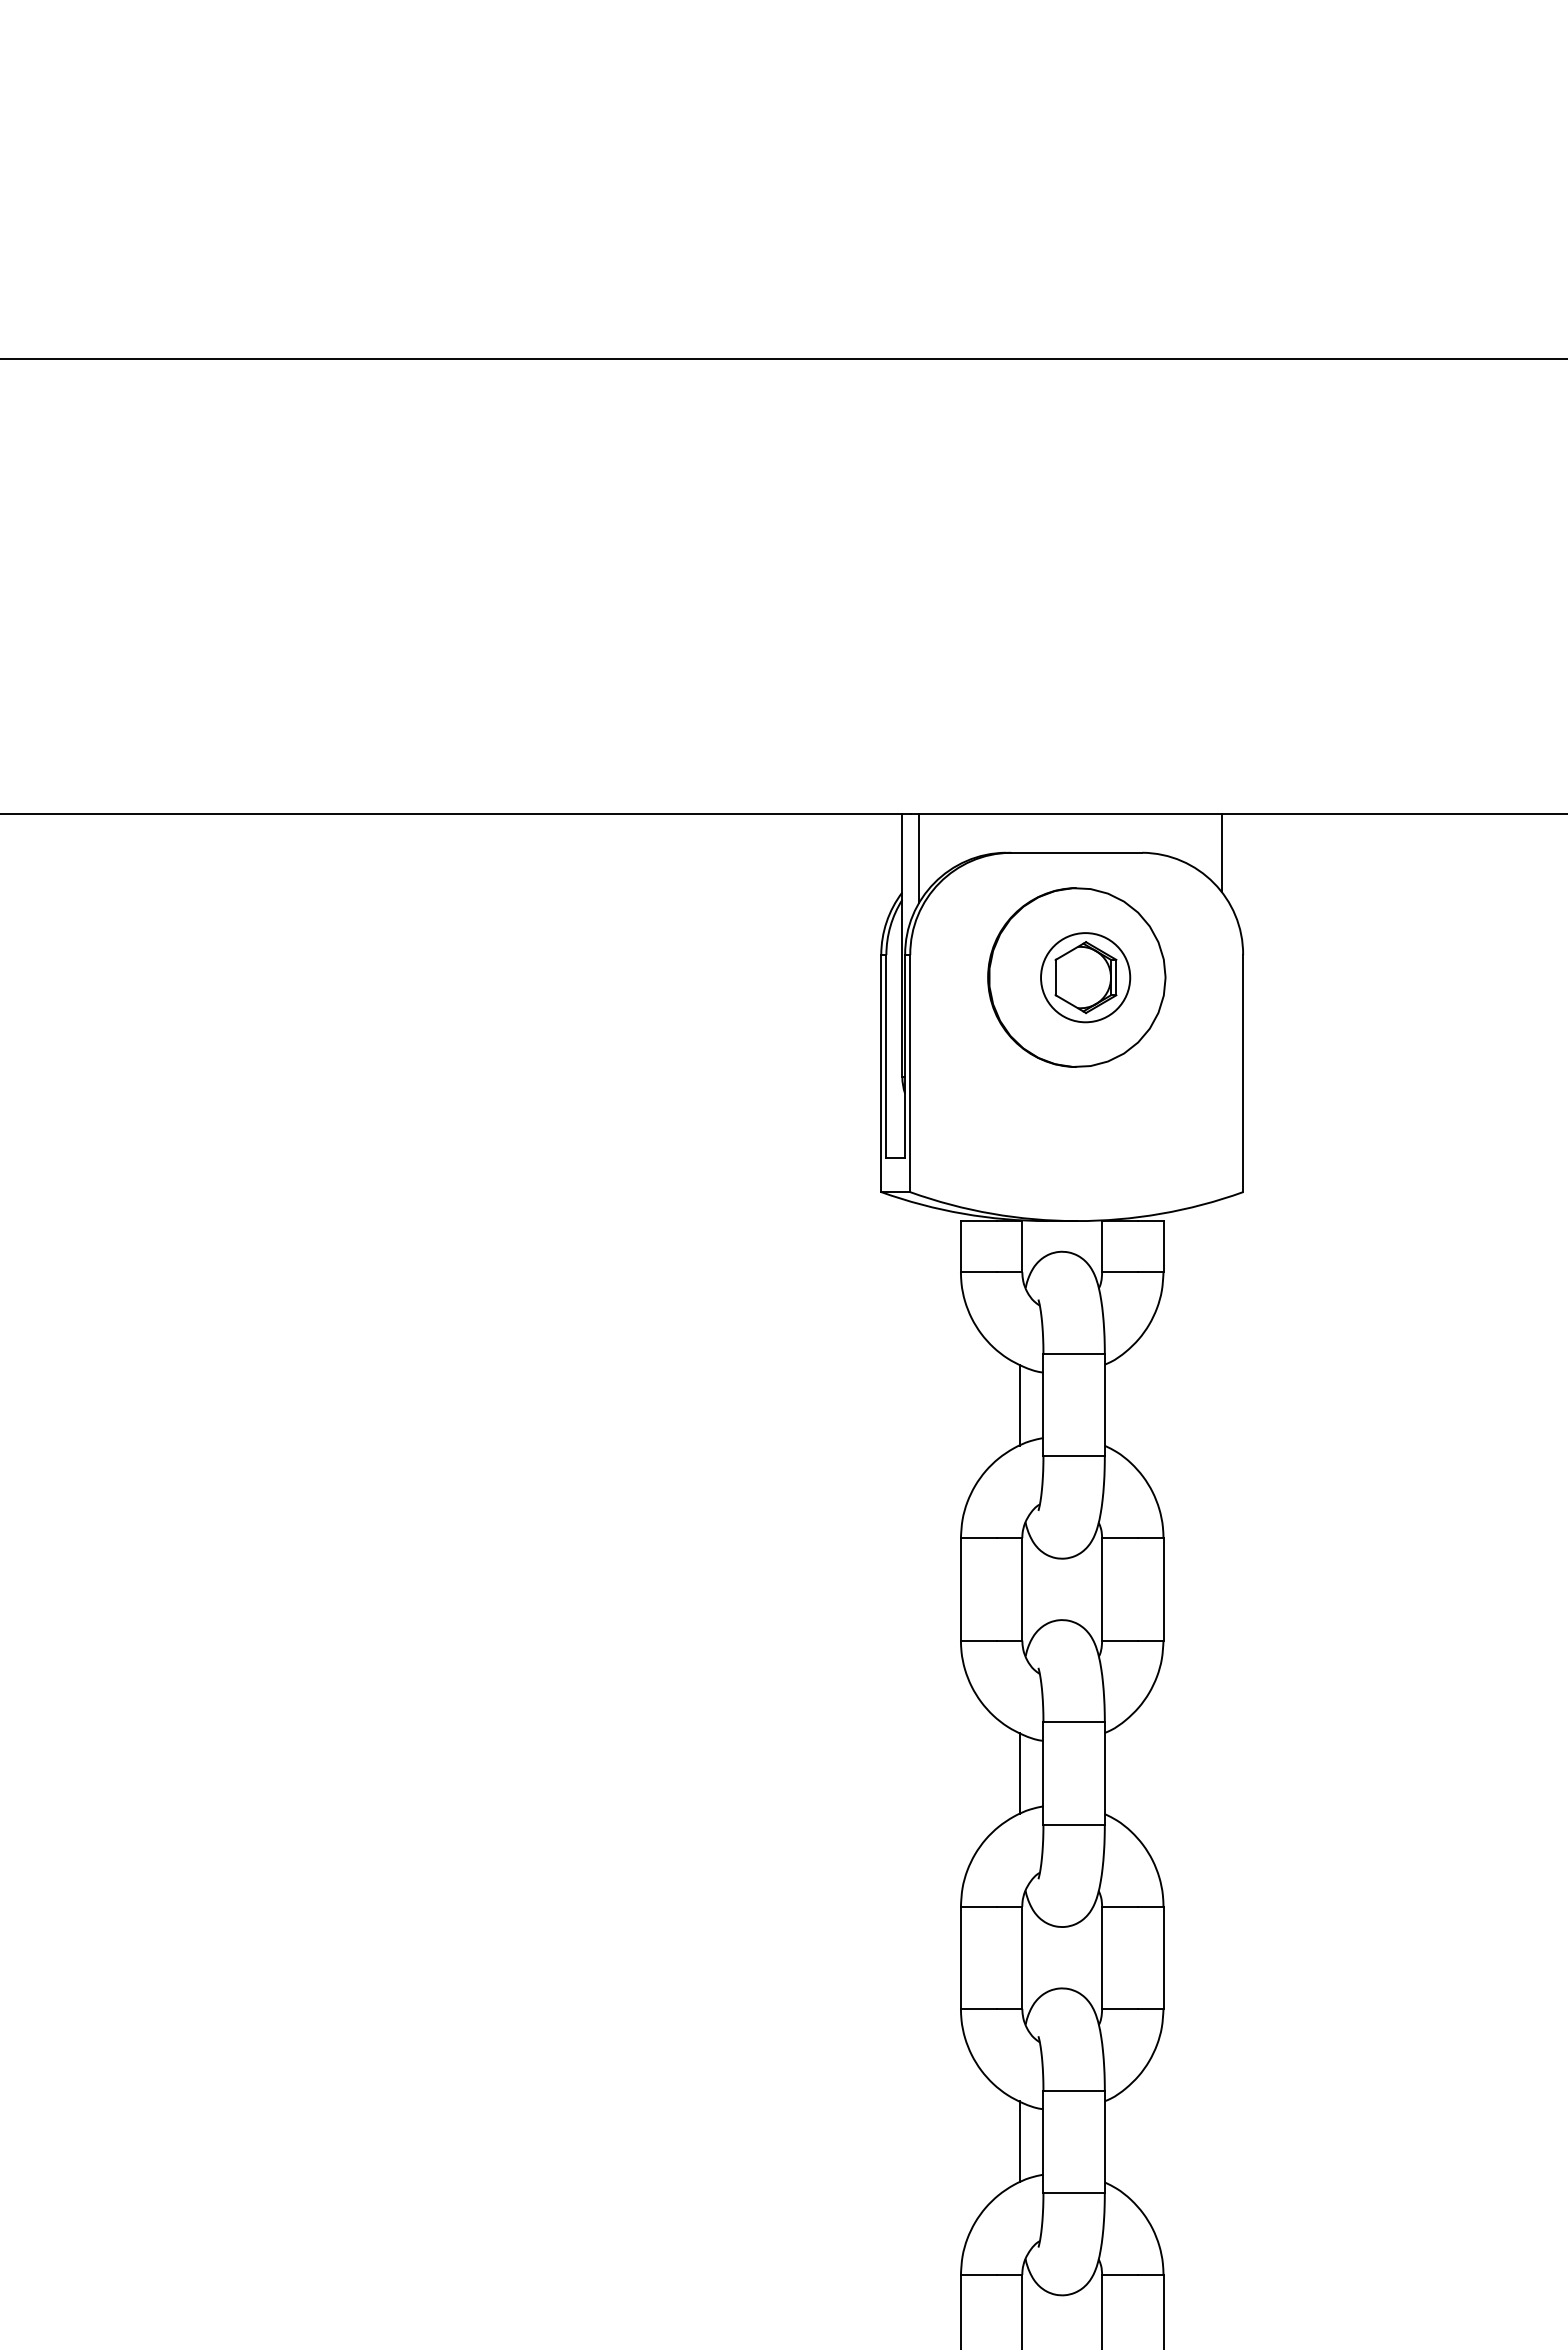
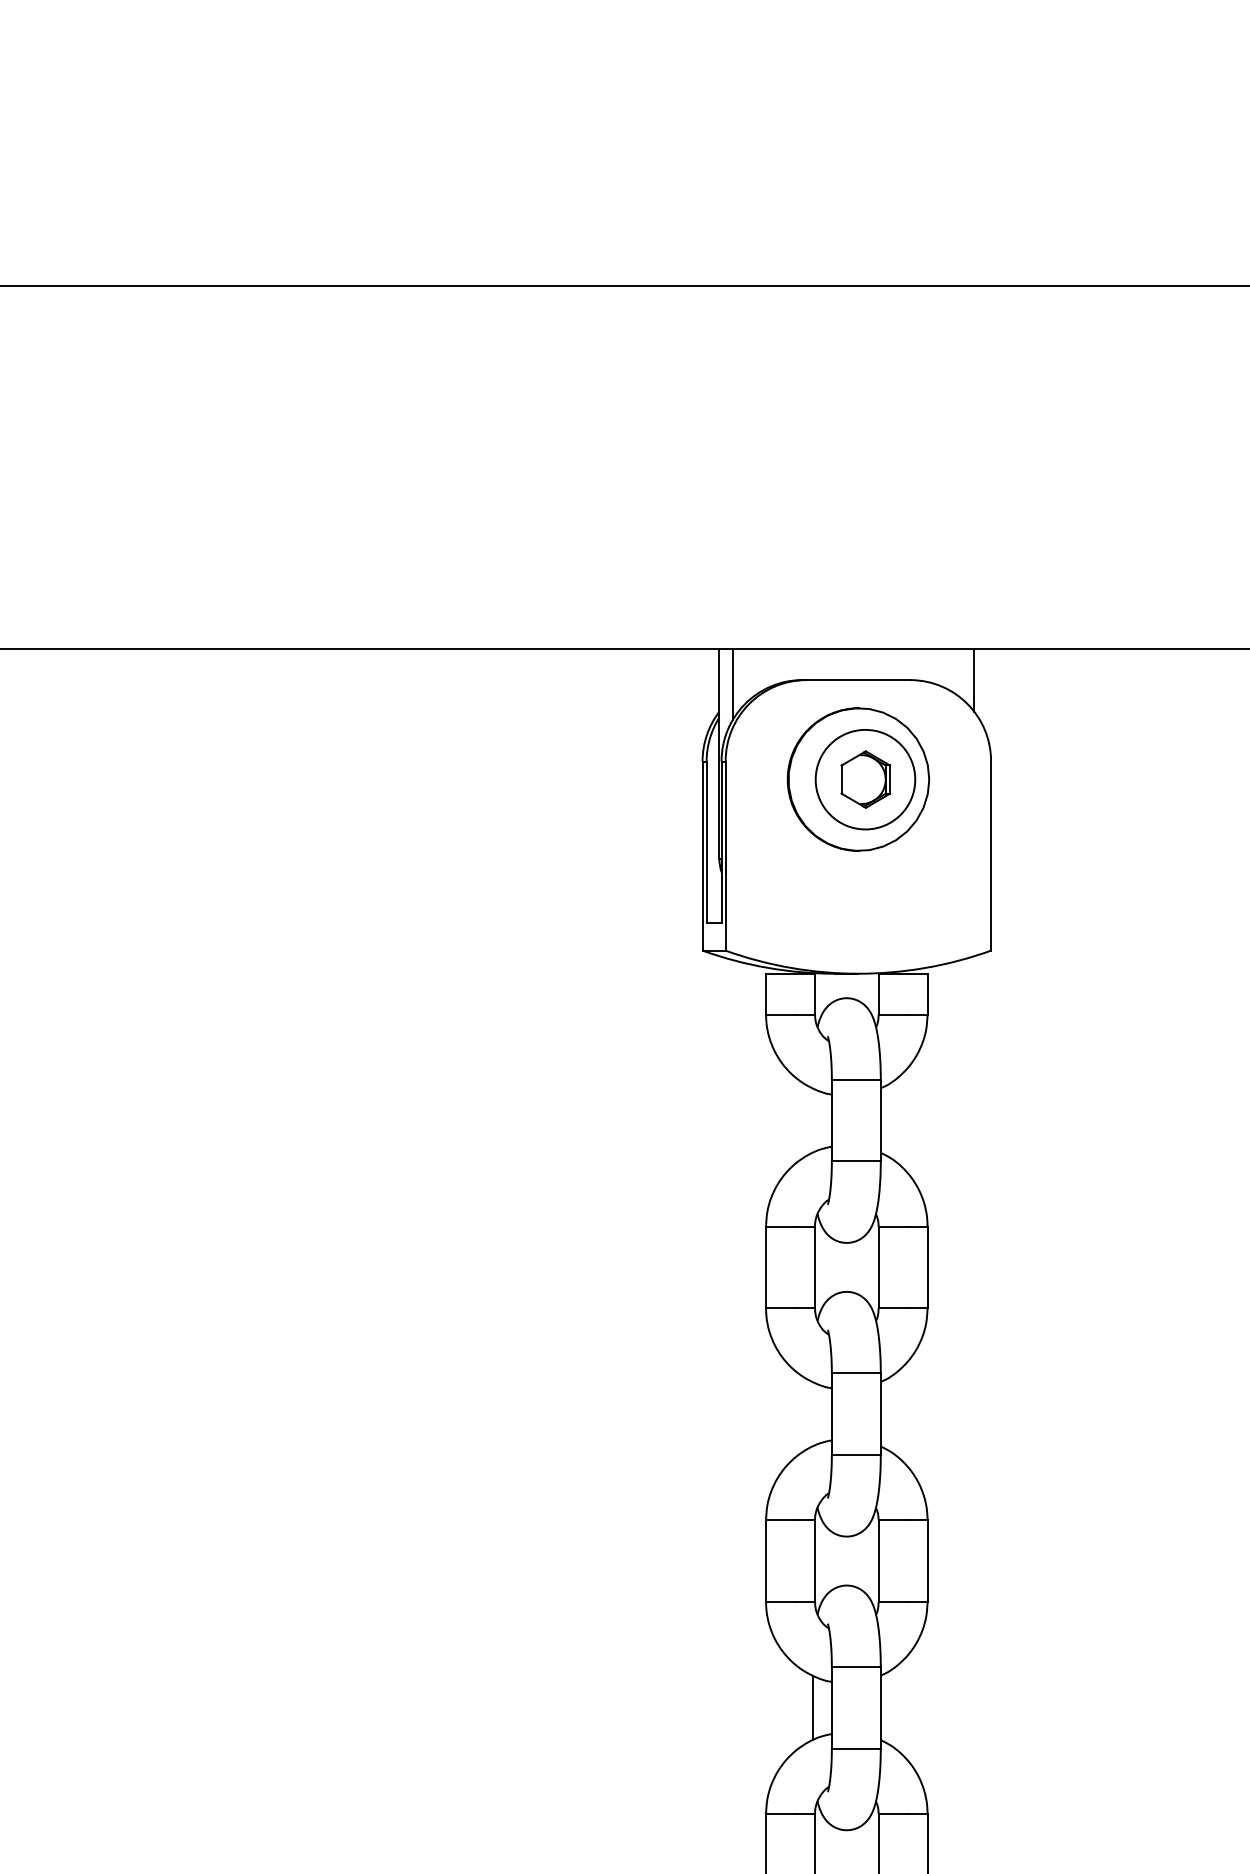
circle: (1085, 977) -> (865, 779), size x1.4
line: (1019, 1404) -> (812, 1119), removed
line: (1019, 1773) -> (812, 1414), removed

